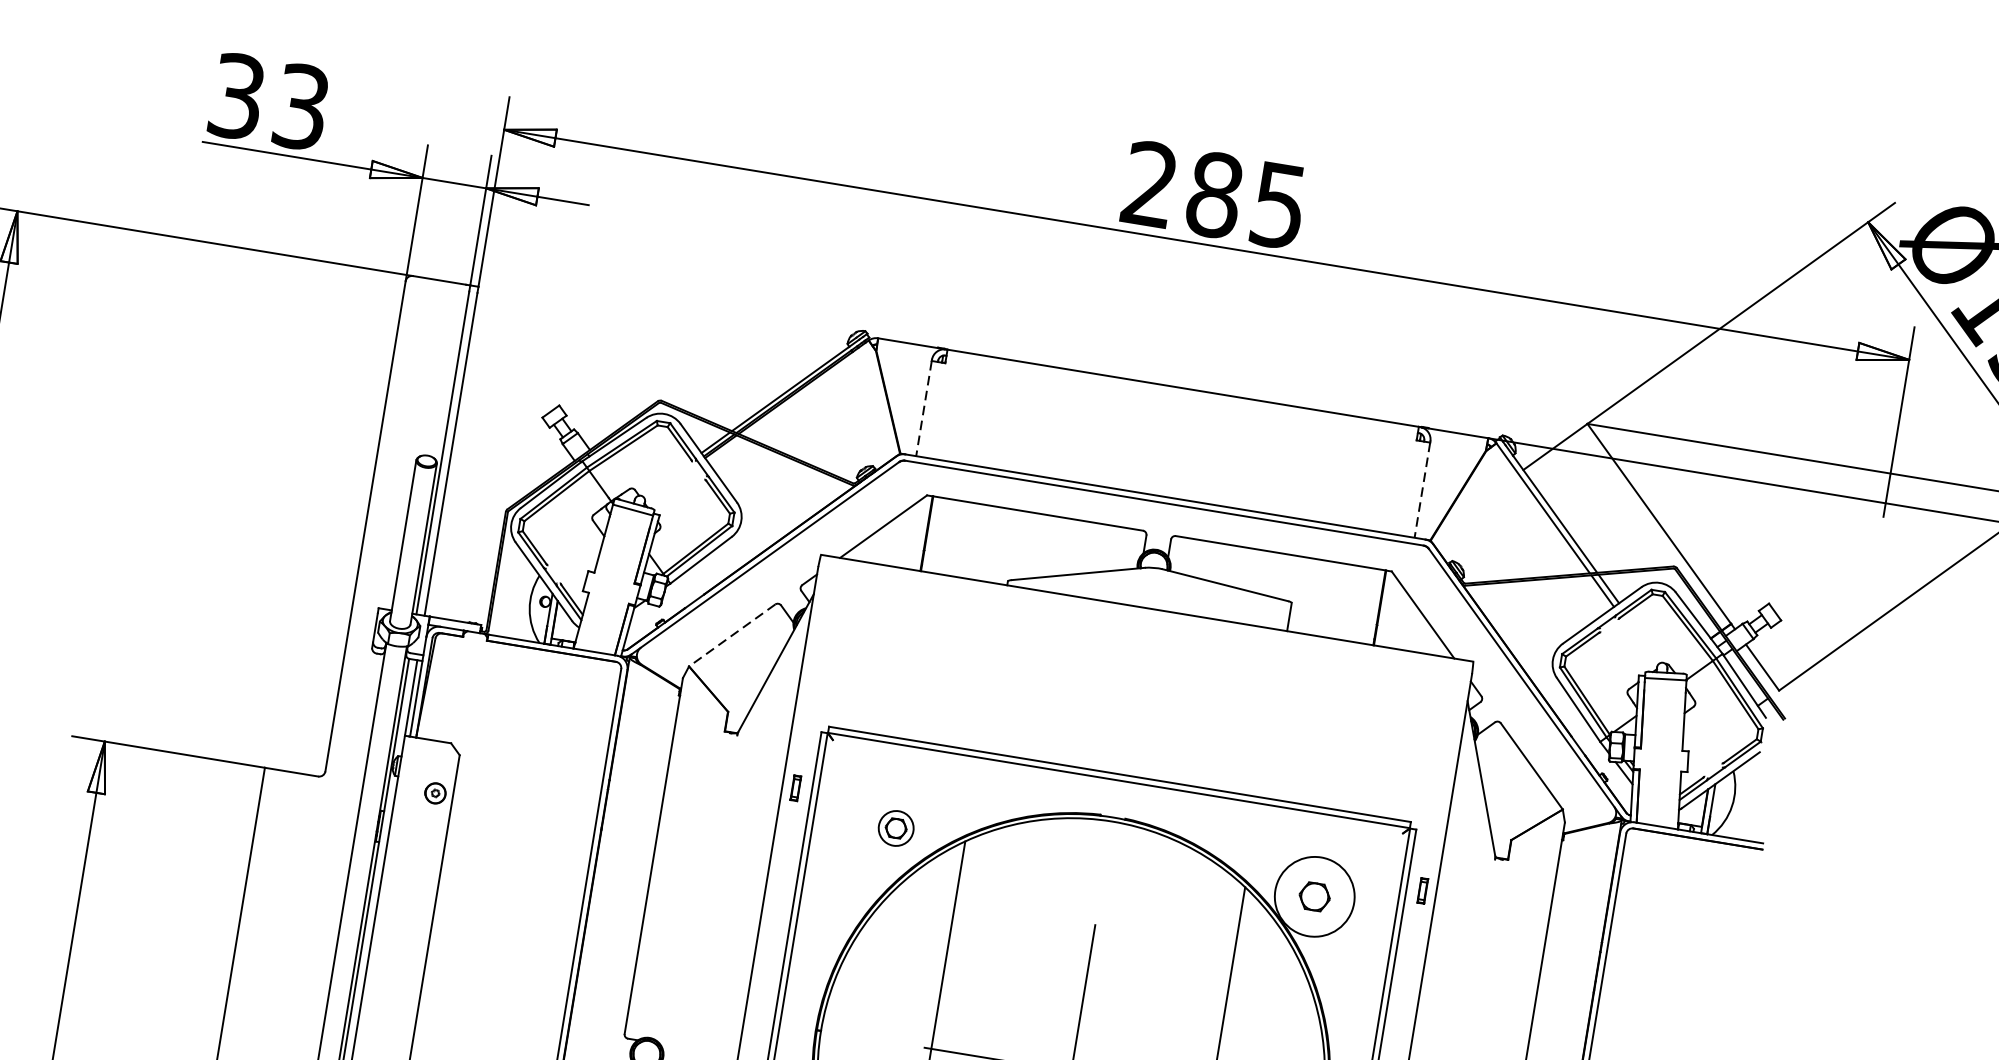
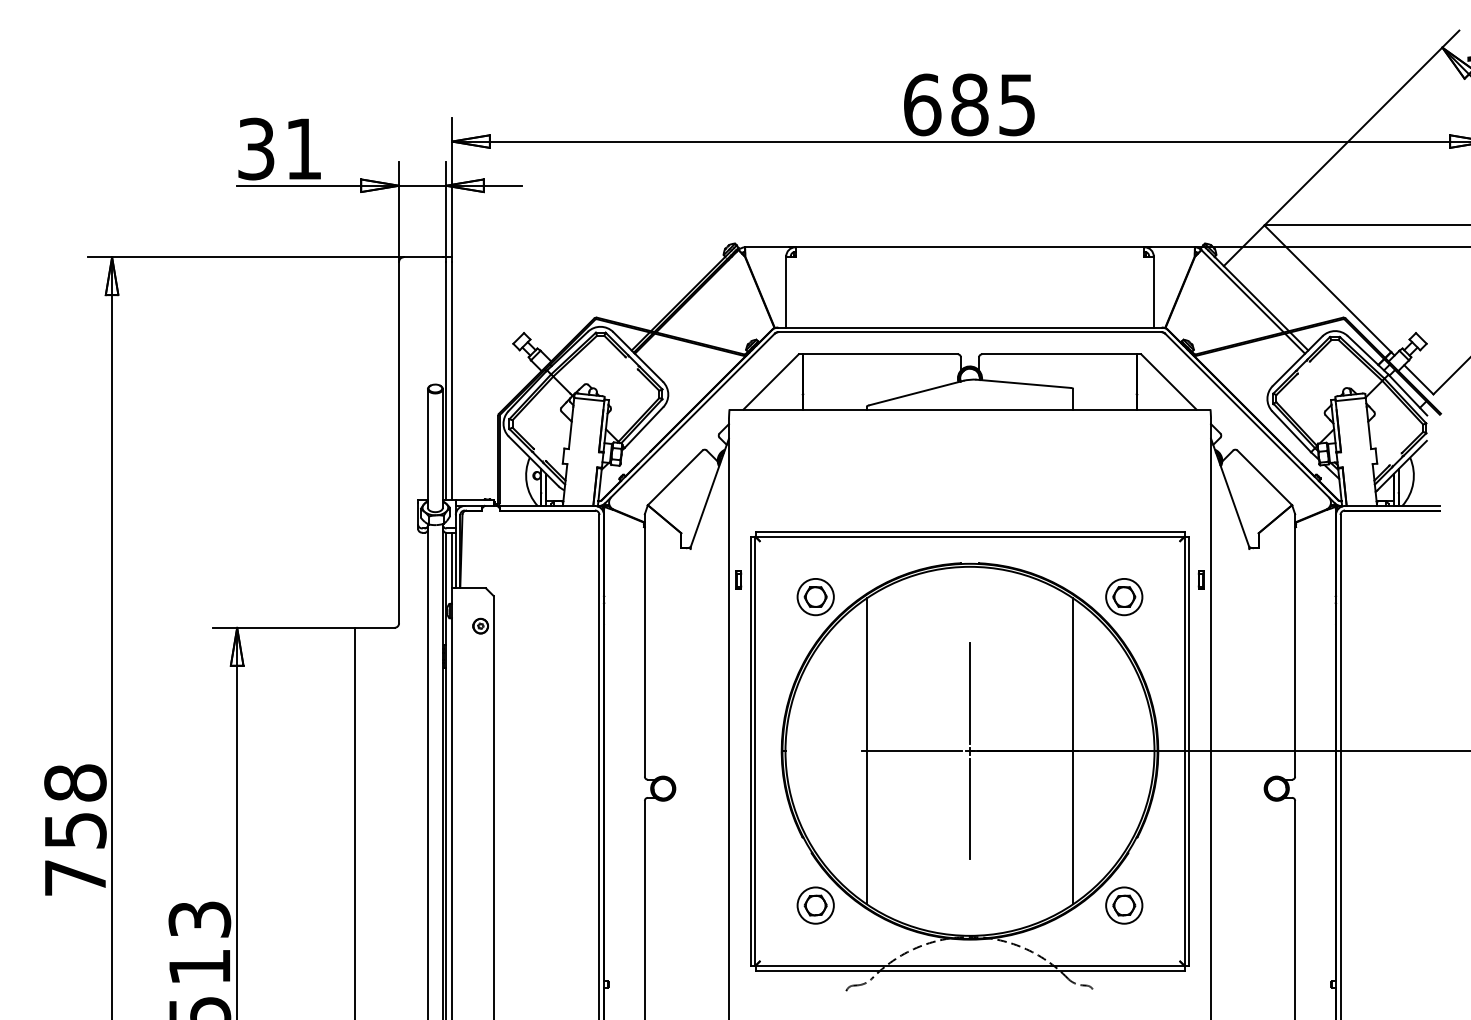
text: (301, 106) -> (303, 148), 33 -> 31
text: (1150, 183) -> (922, 104), 285 -> 685
line: (924, 408) -> (786, 292), dashed -> solid
line: (1422, 490) -> (1153, 292), dashed -> solid
line: (732, 634) -> (675, 477), dashed -> solid
part: (895, 828) -> (815, 597), size x1.43
circle: (1315, 896) -> (1124, 596), size x0.62

